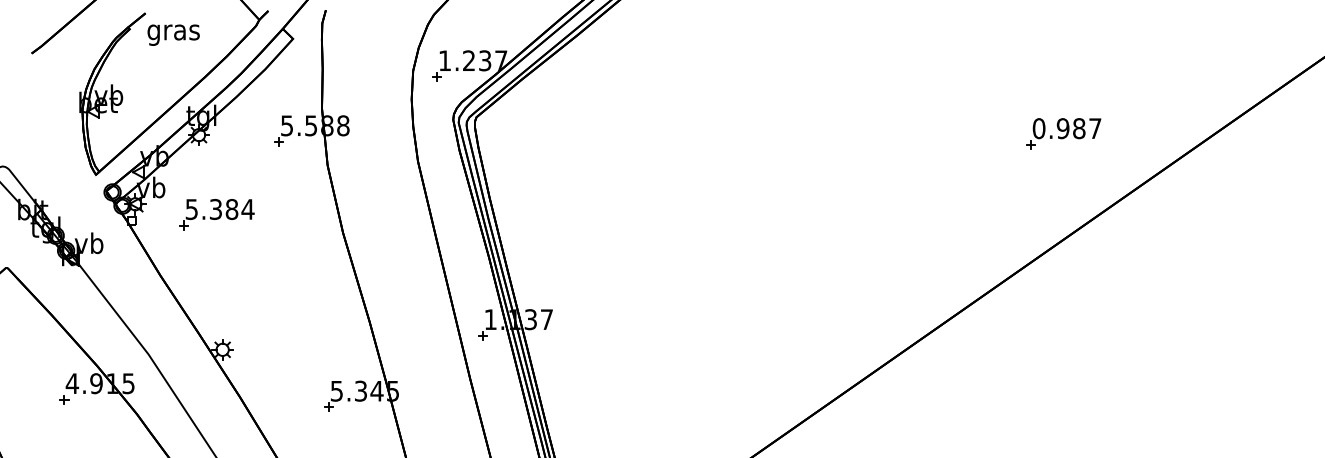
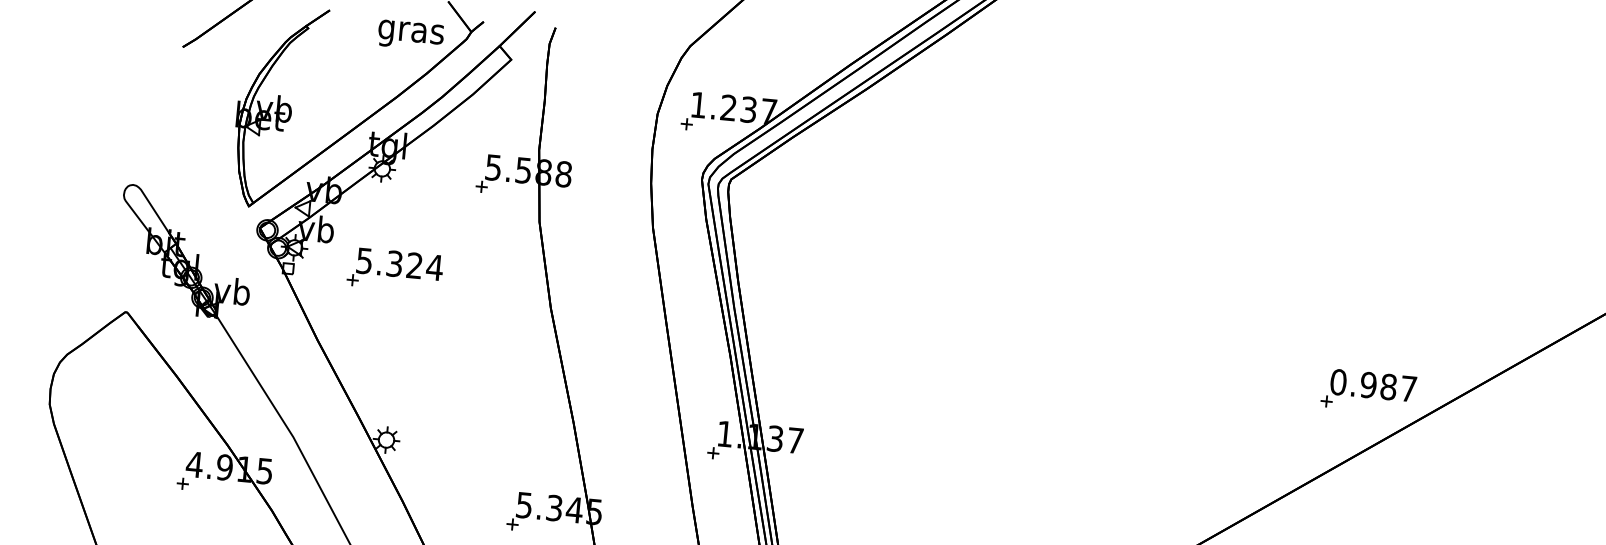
text: (173, 34) -> (410, 34), moved
part: (1063, 133) -> (1368, 391), moved
text: (231, 209) -> (414, 265), 5.384 -> 5.324

